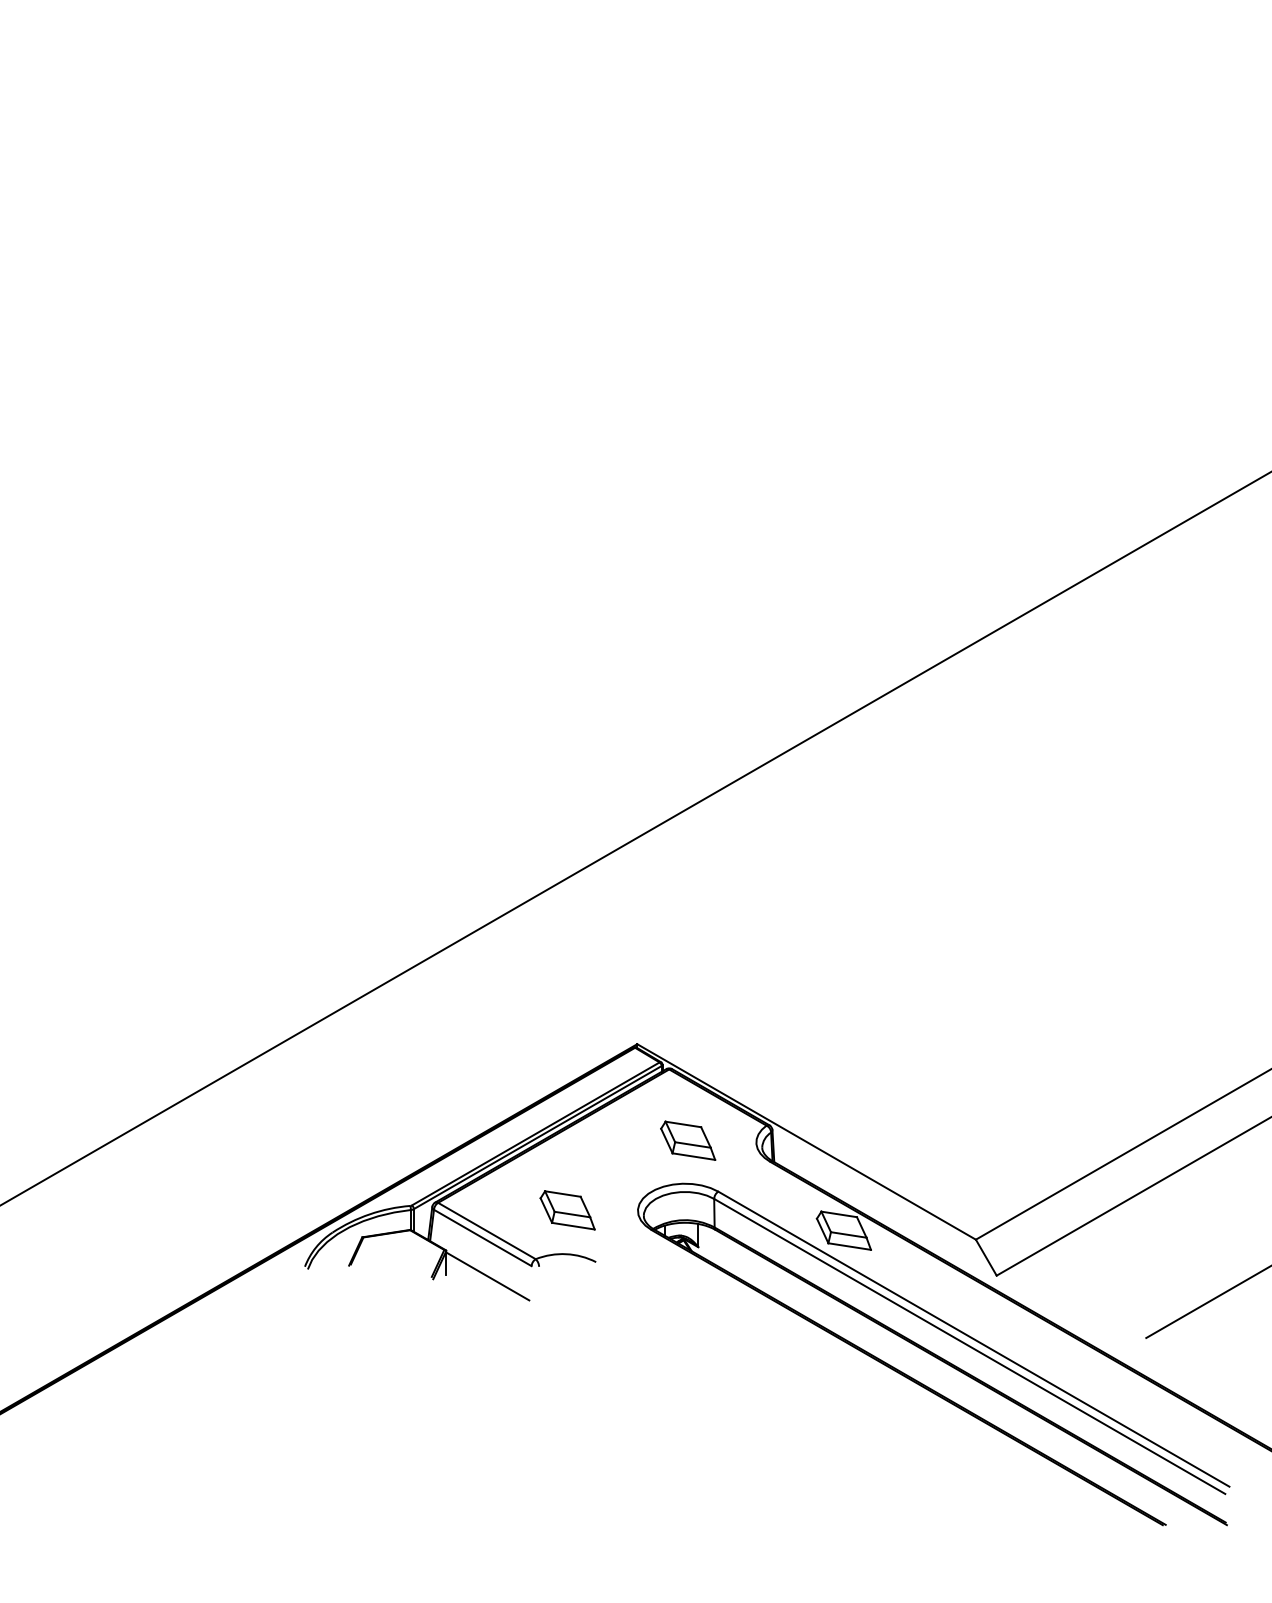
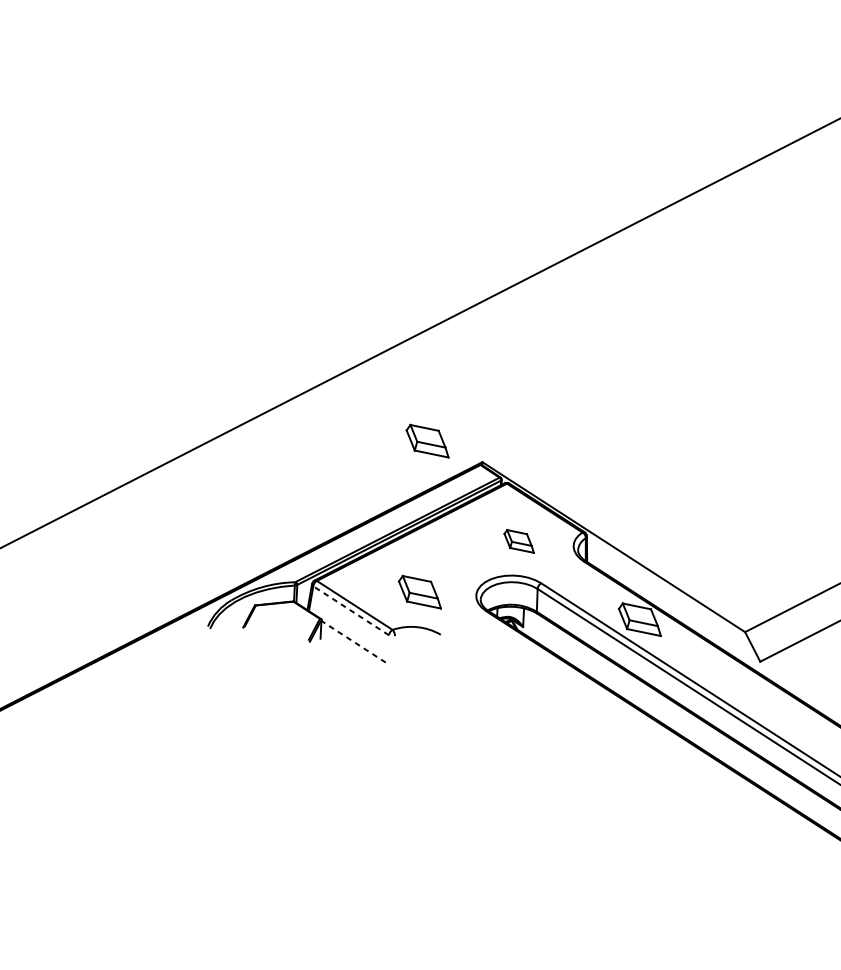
part: (567, 1021) -> (427, 441), added
part: (688, 1140) -> (519, 541), size x0.7
line: (482, 1237) -> (350, 610), solid -> dashed
line: (487, 1276) -> (353, 641), solid -> dashed

